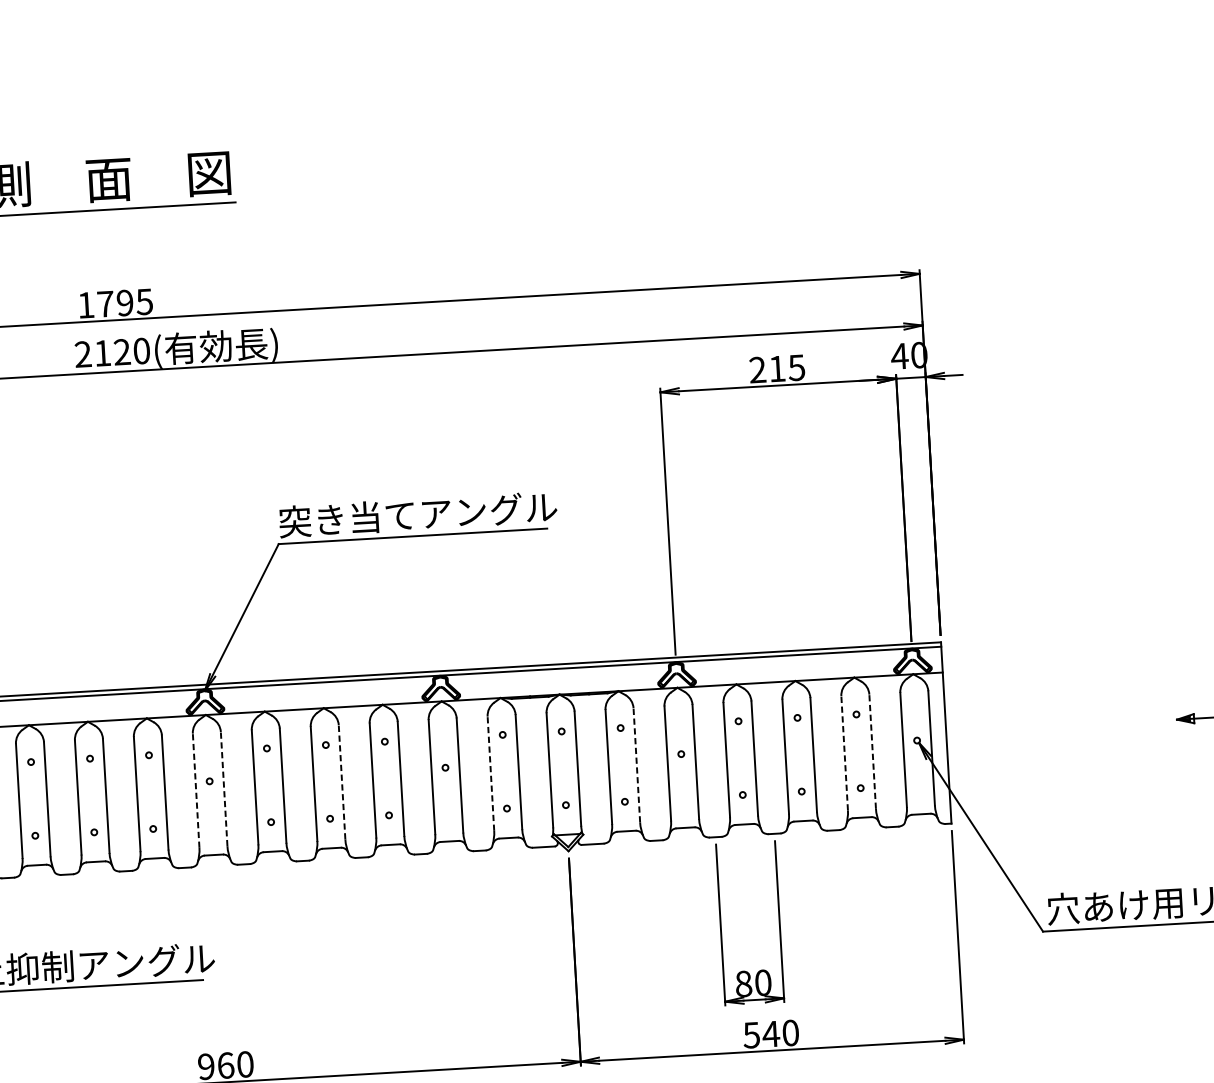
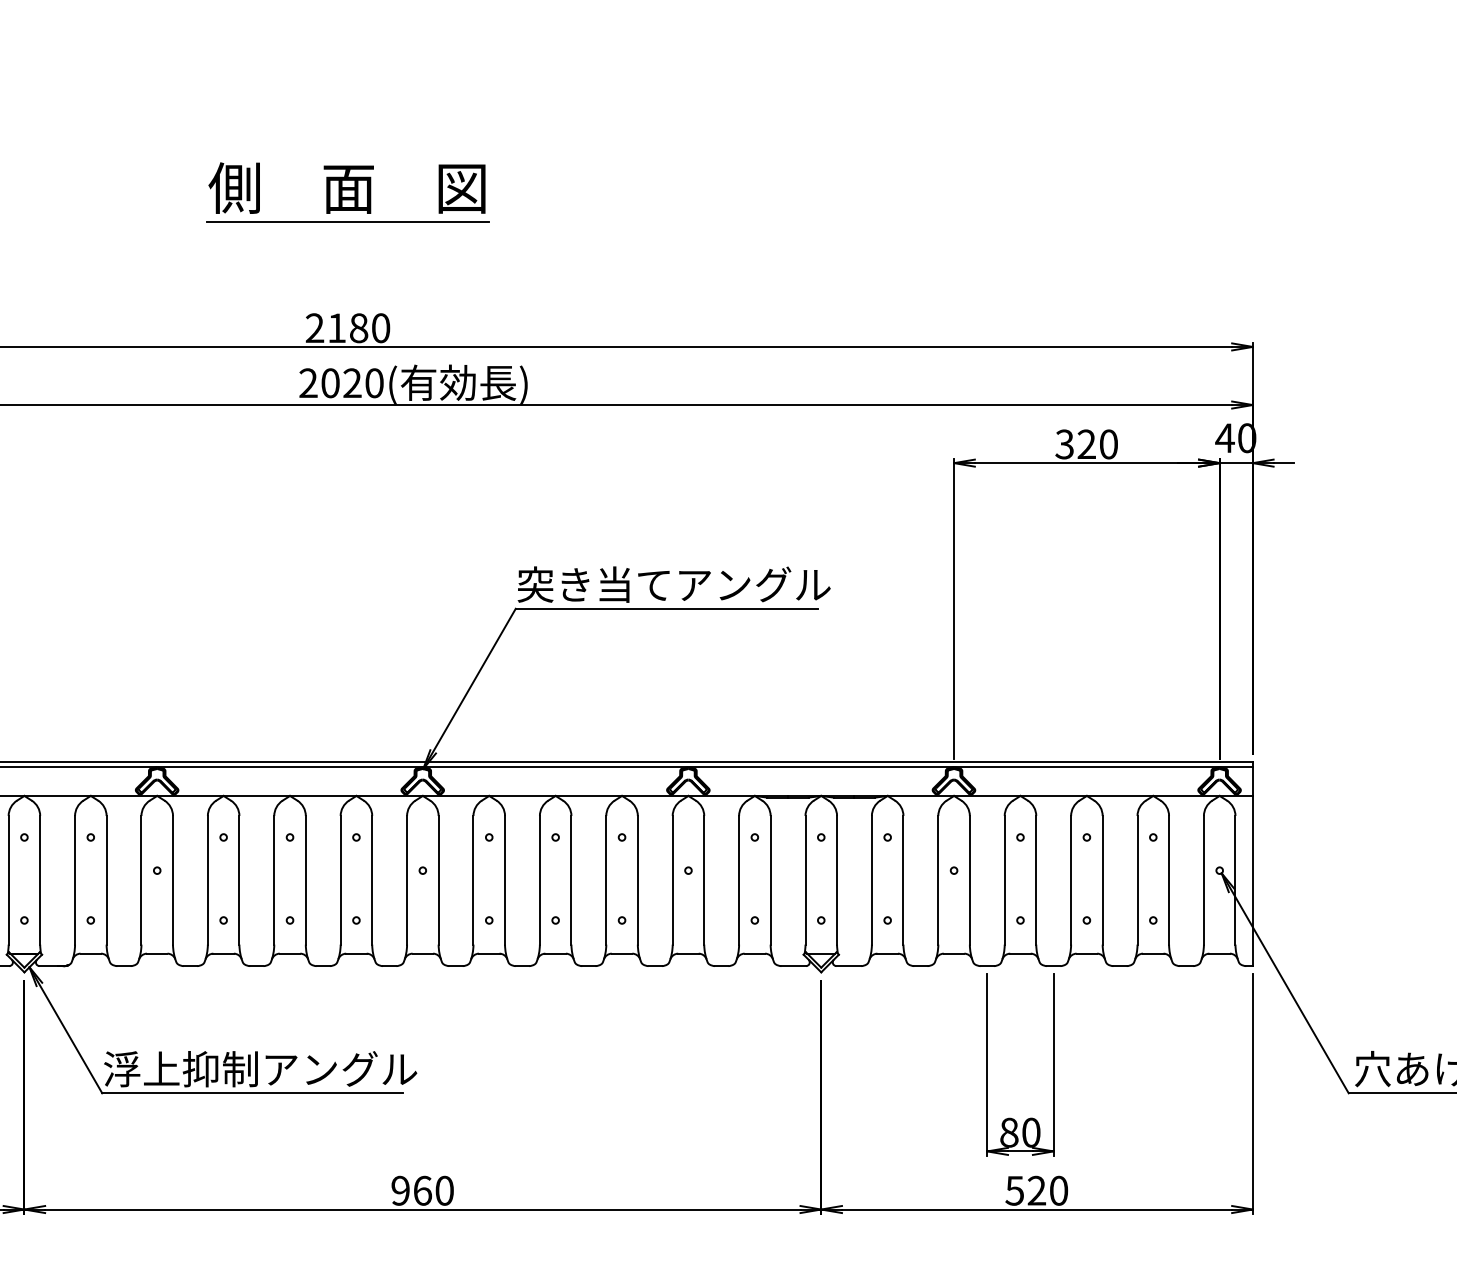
text: (115, 303) -> (347, 328), 1795 -> 2180
text: (102, 353) -> (330, 383), 2120( -> 2020(
text: (777, 369) -> (1086, 444), 215 -> 320
line: (873, 750) -> (1169, 879), dashed -> solid
line: (844, 752) -> (1137, 879), dashed -> solid
line: (636, 764) -> (903, 879), dashed -> solid
line: (491, 772) -> (739, 879), dashed -> solid
line: (342, 781) -> (571, 879), dashed -> solid
line: (224, 788) -> (438, 879), dashed -> solid
line: (196, 789) -> (407, 879), dashed -> solid
text: (770, 1033) -> (1036, 1190), 540 -> 520

